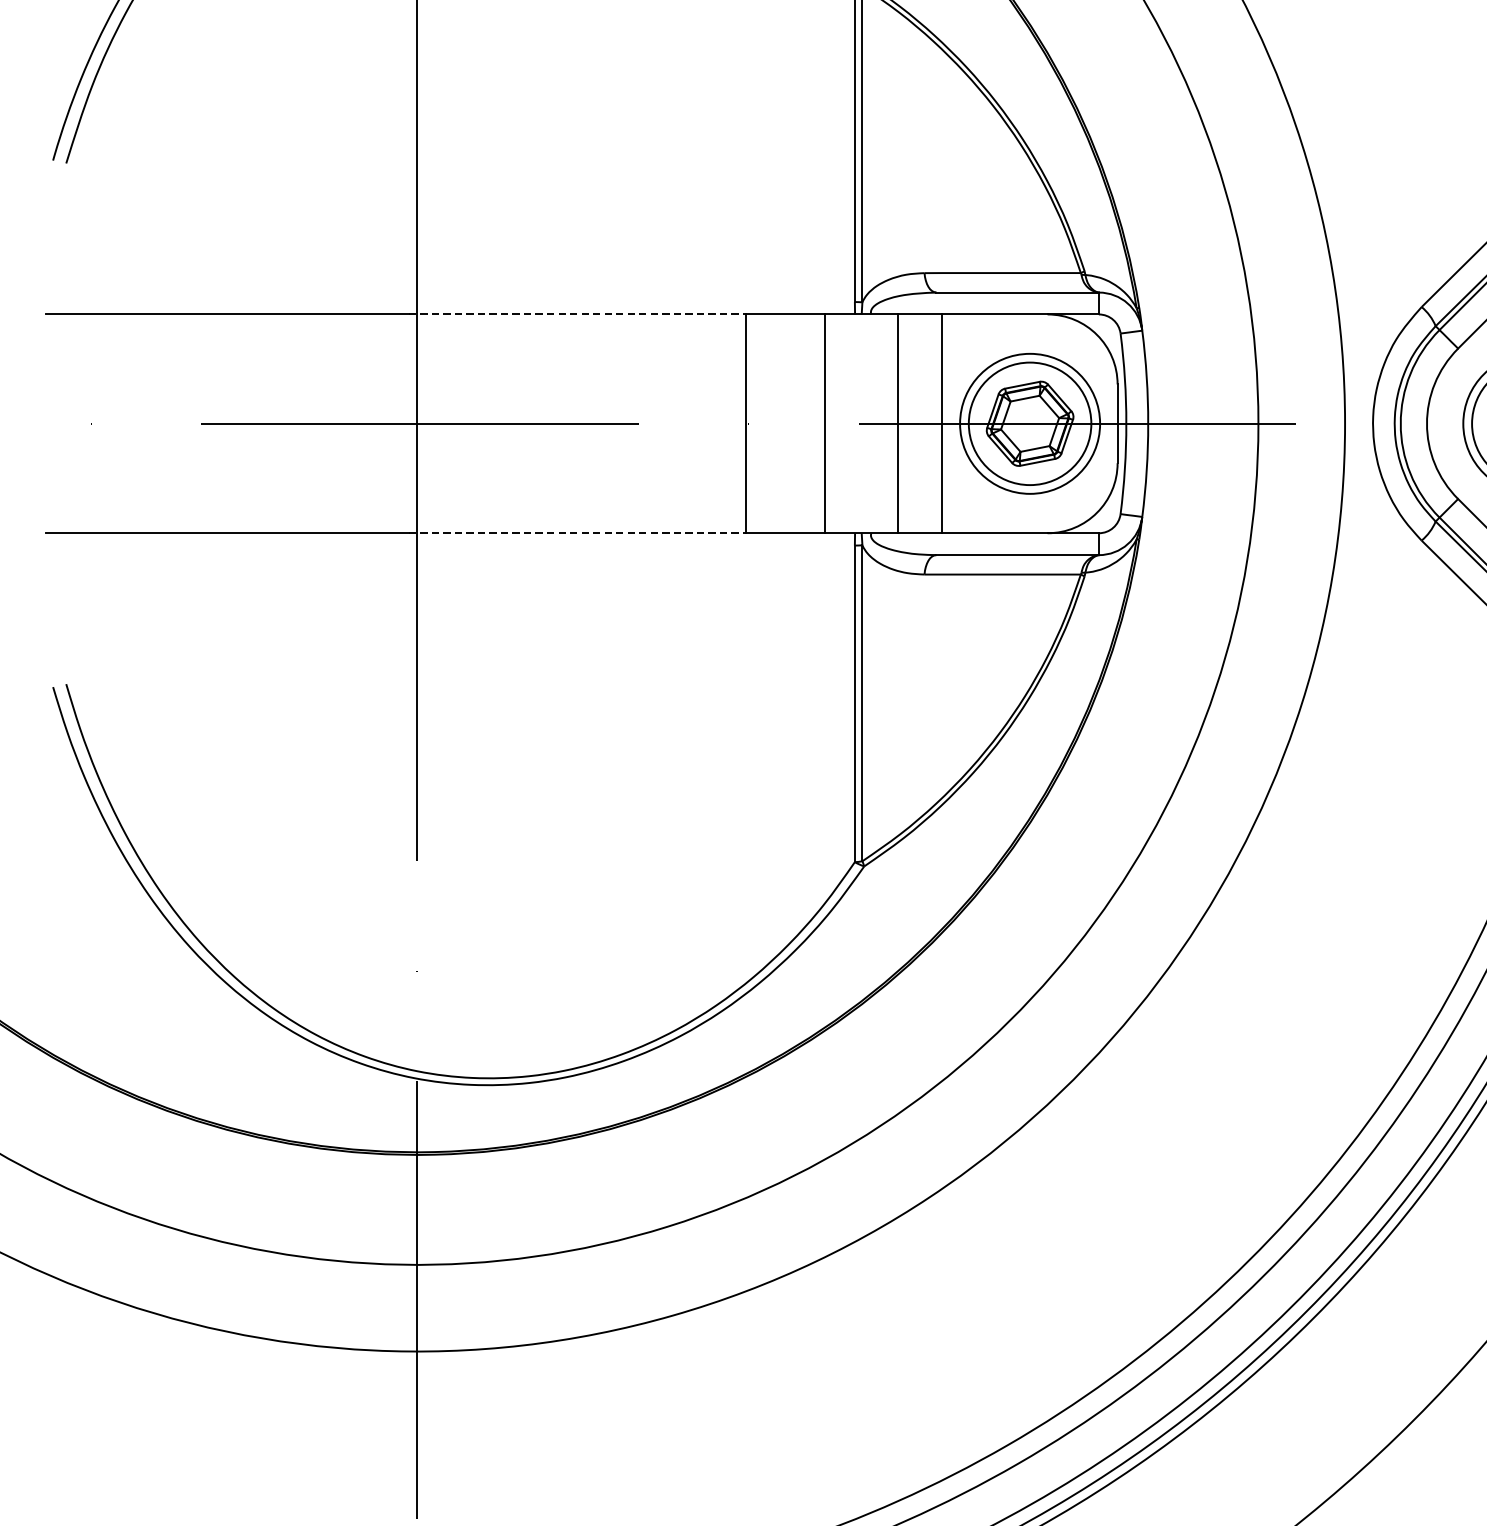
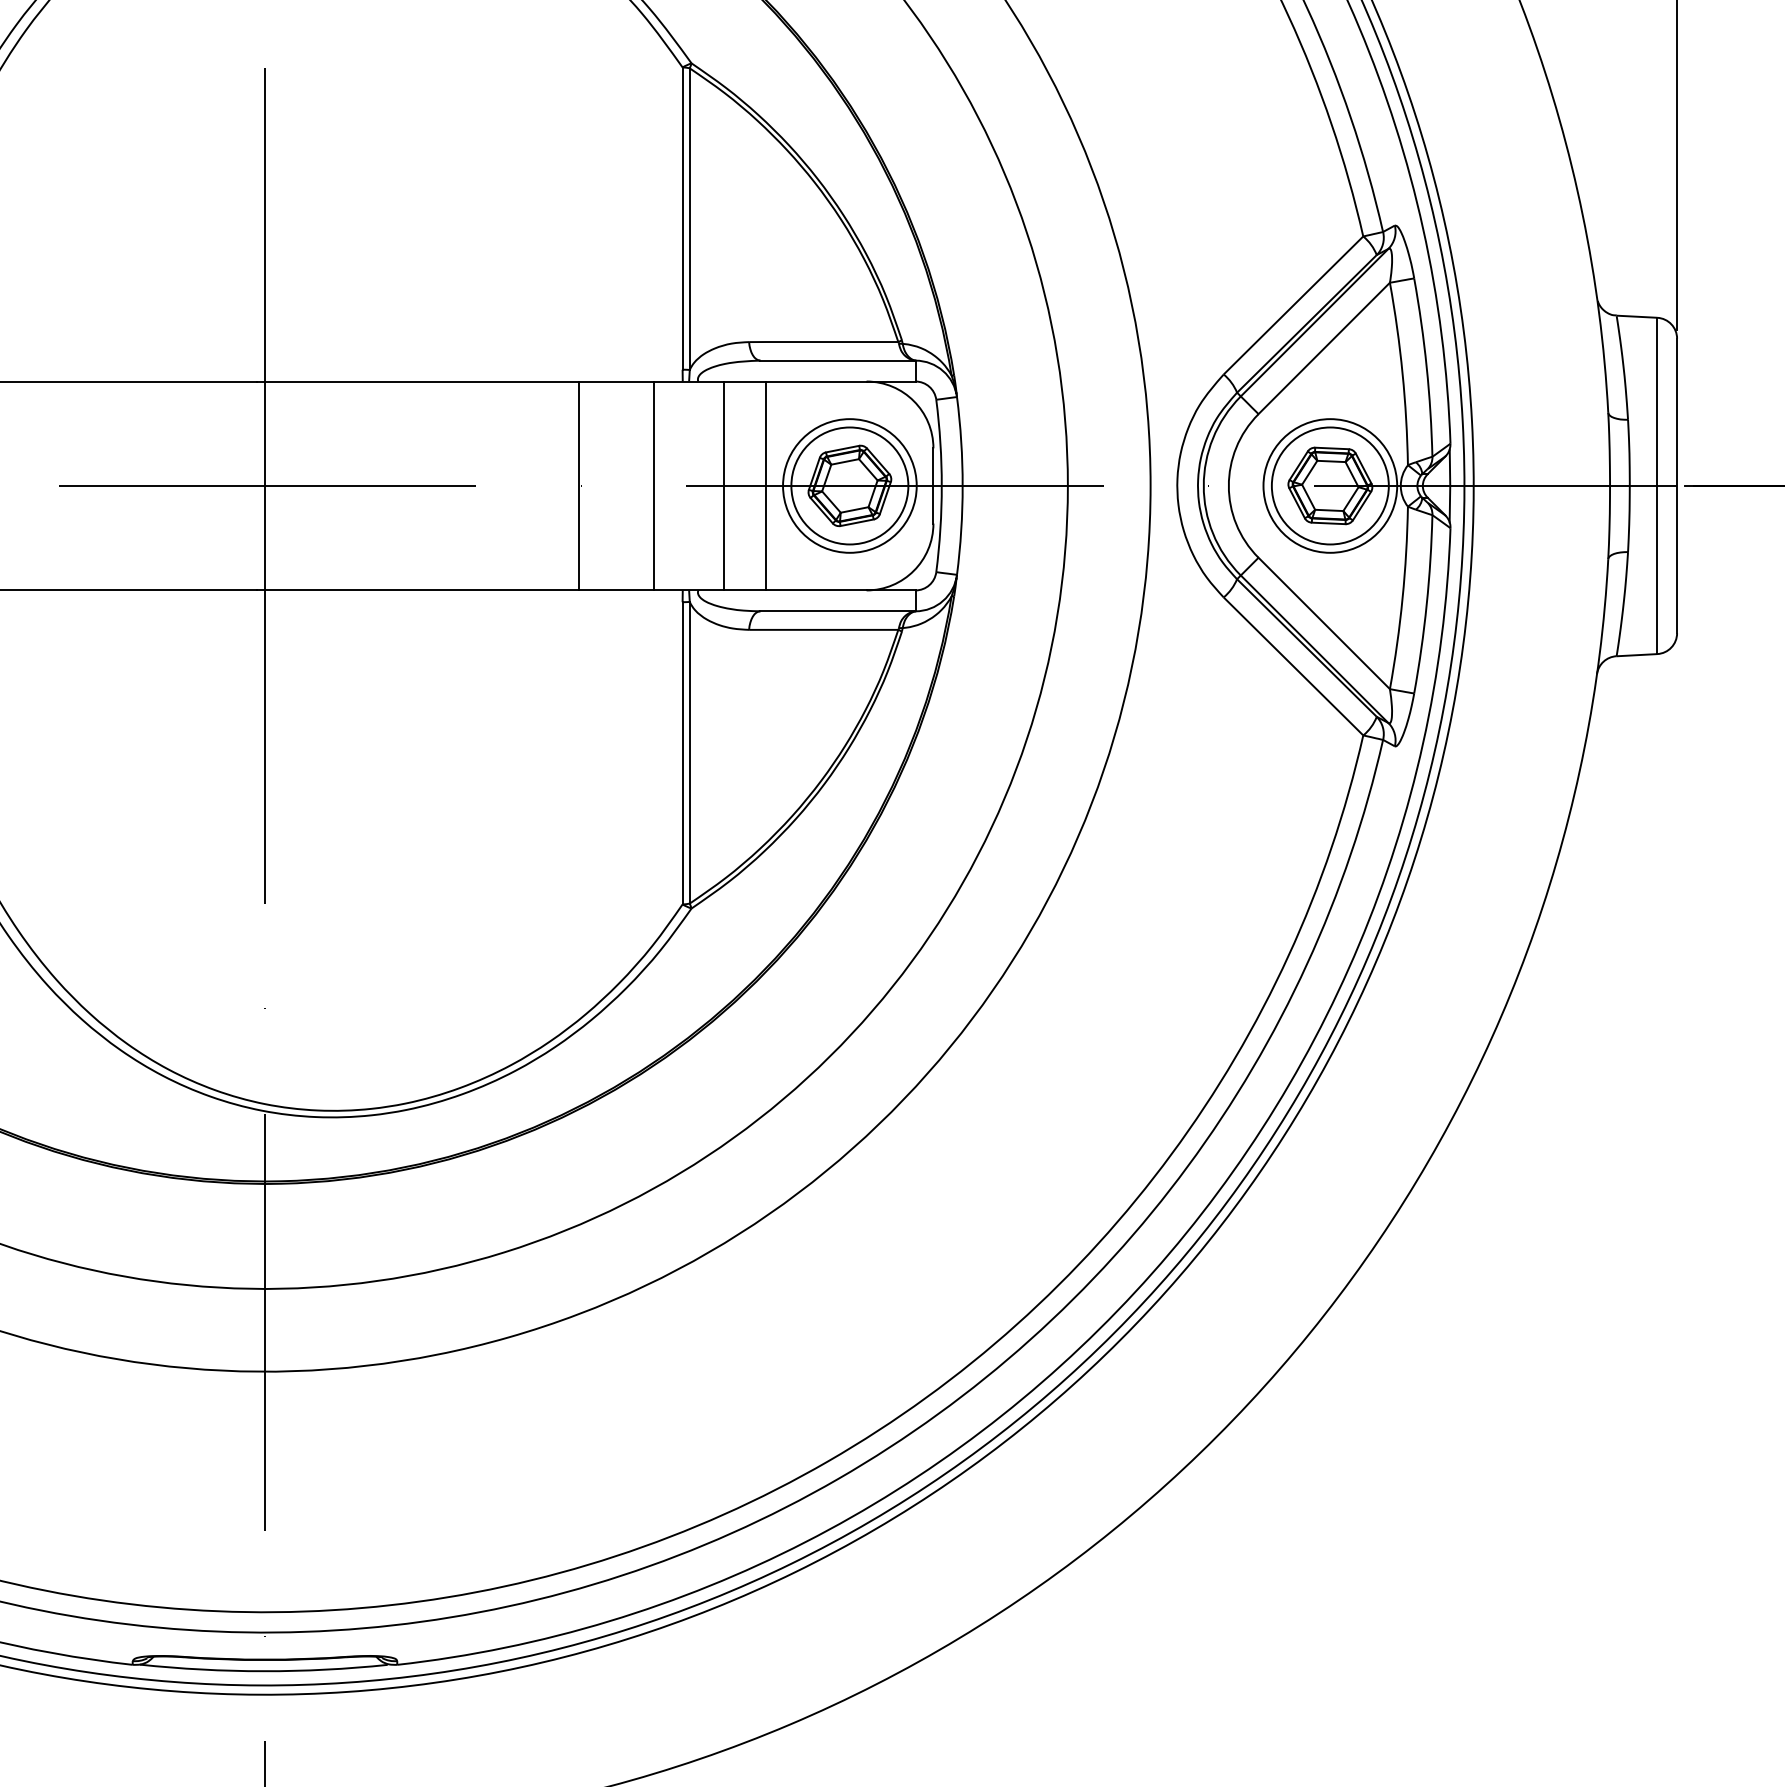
line: (578, 314) -> (418, 381), dashed -> solid
line: (578, 533) -> (418, 590), dashed -> solid

